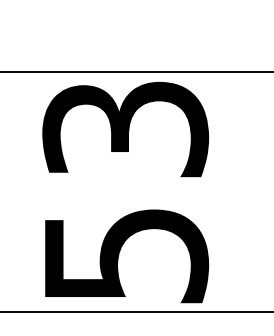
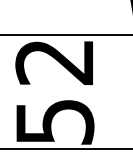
text: (124, 128) -> (54, 61), 53 -> 52

